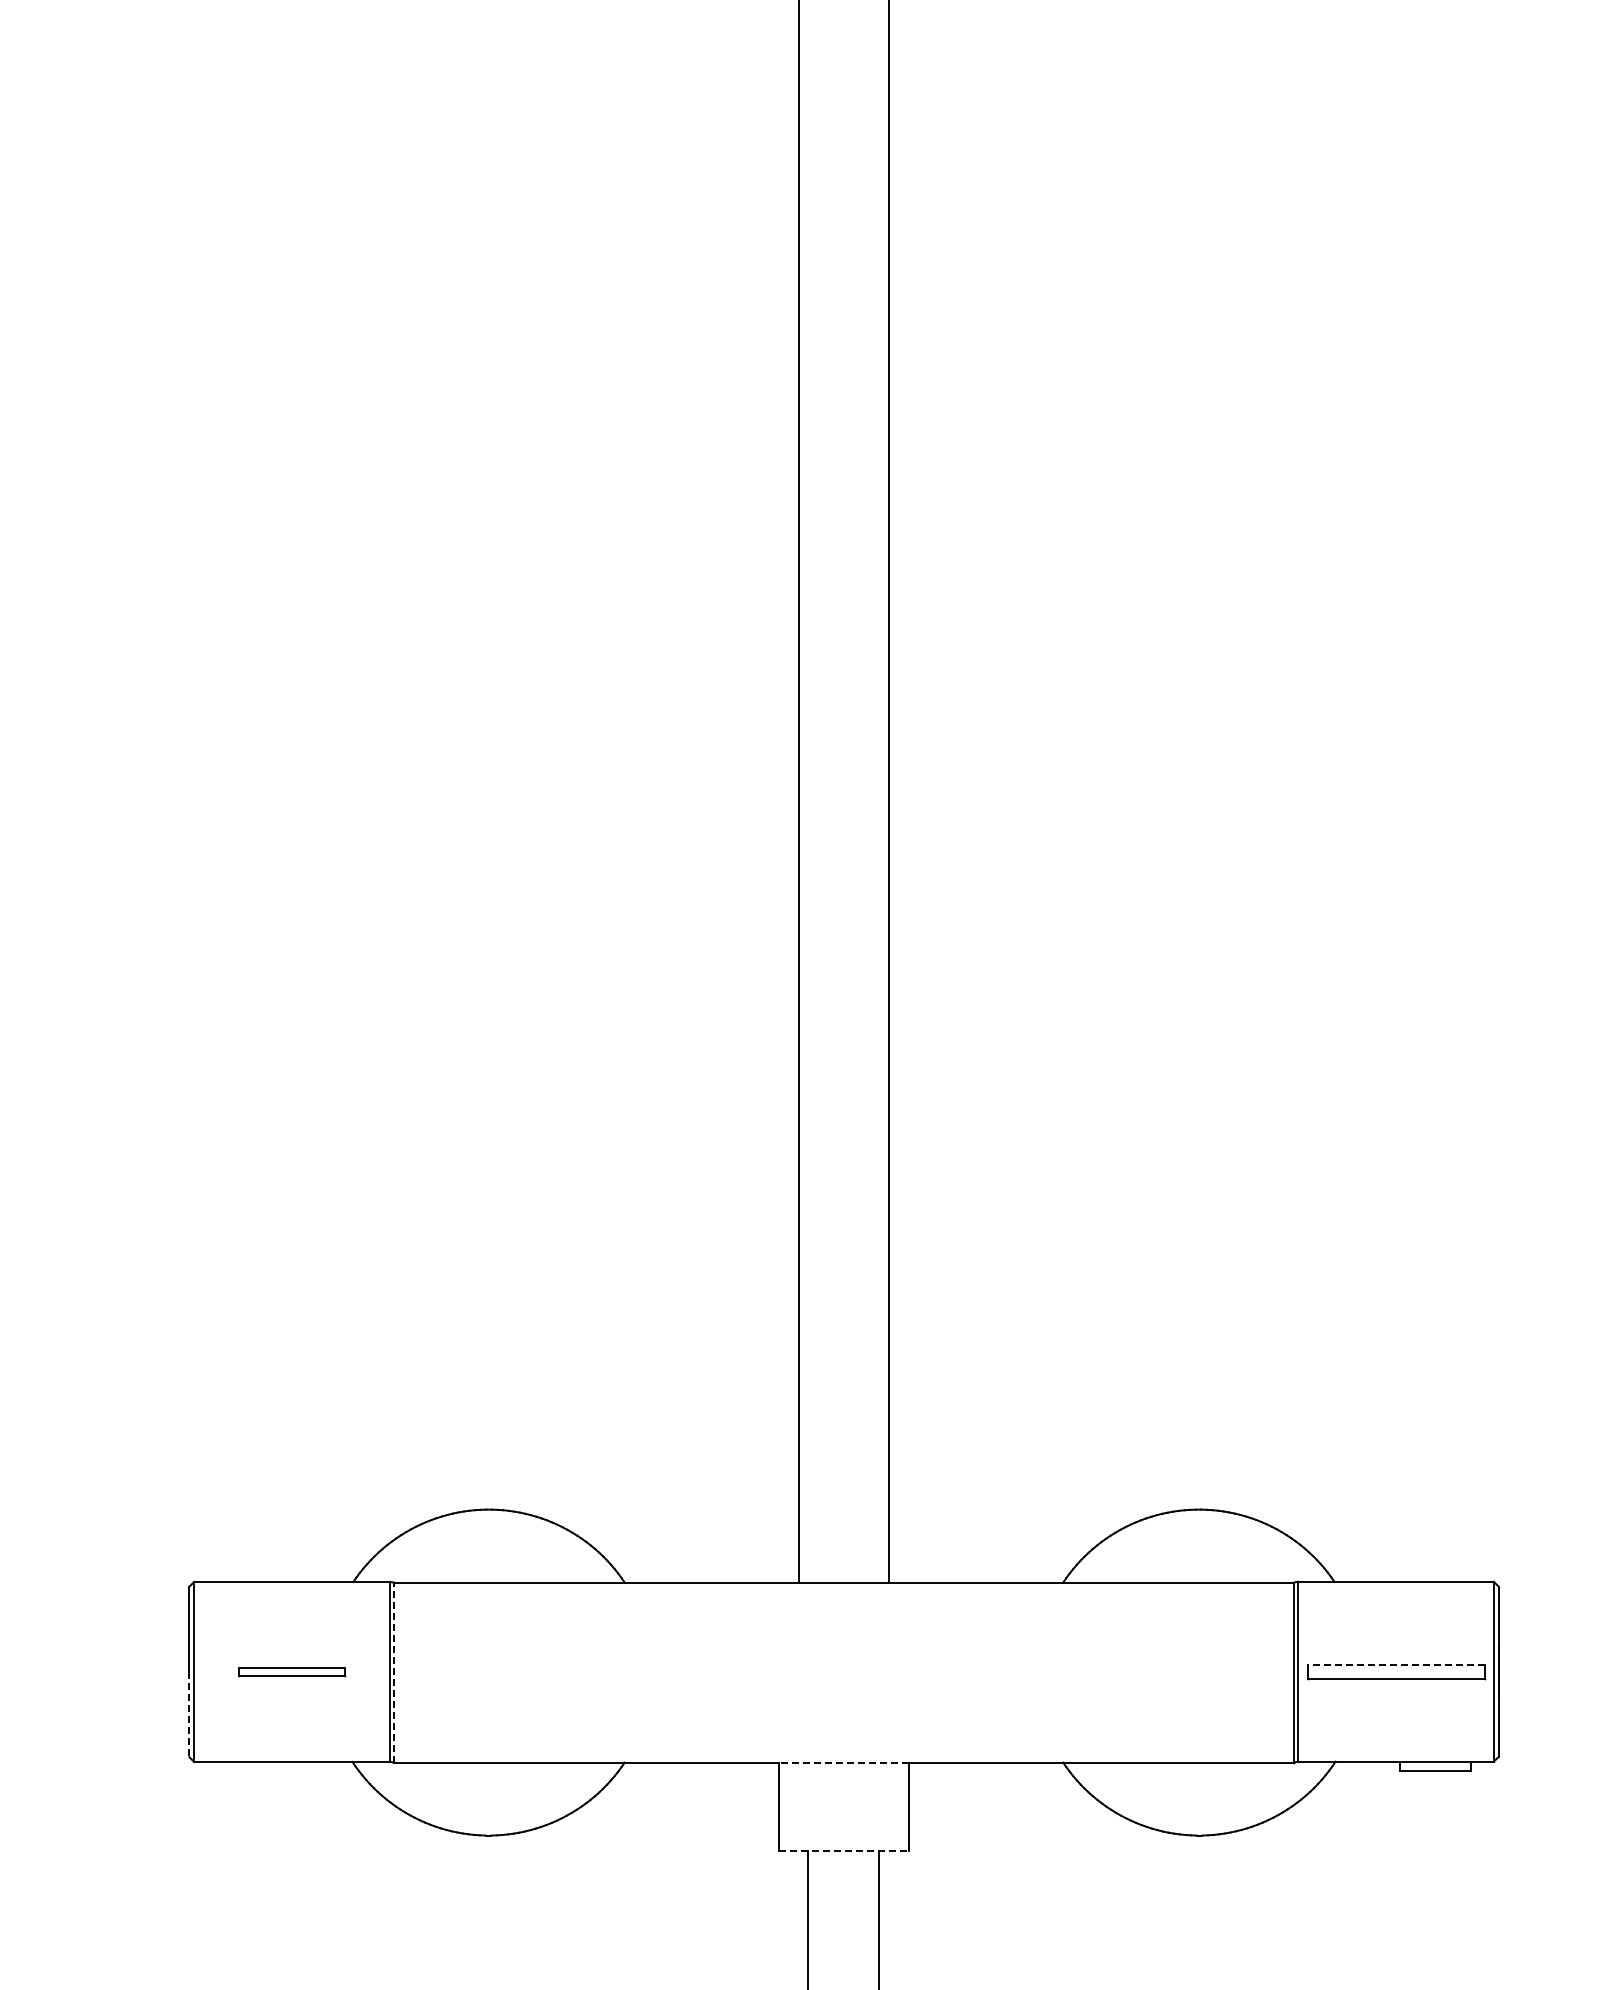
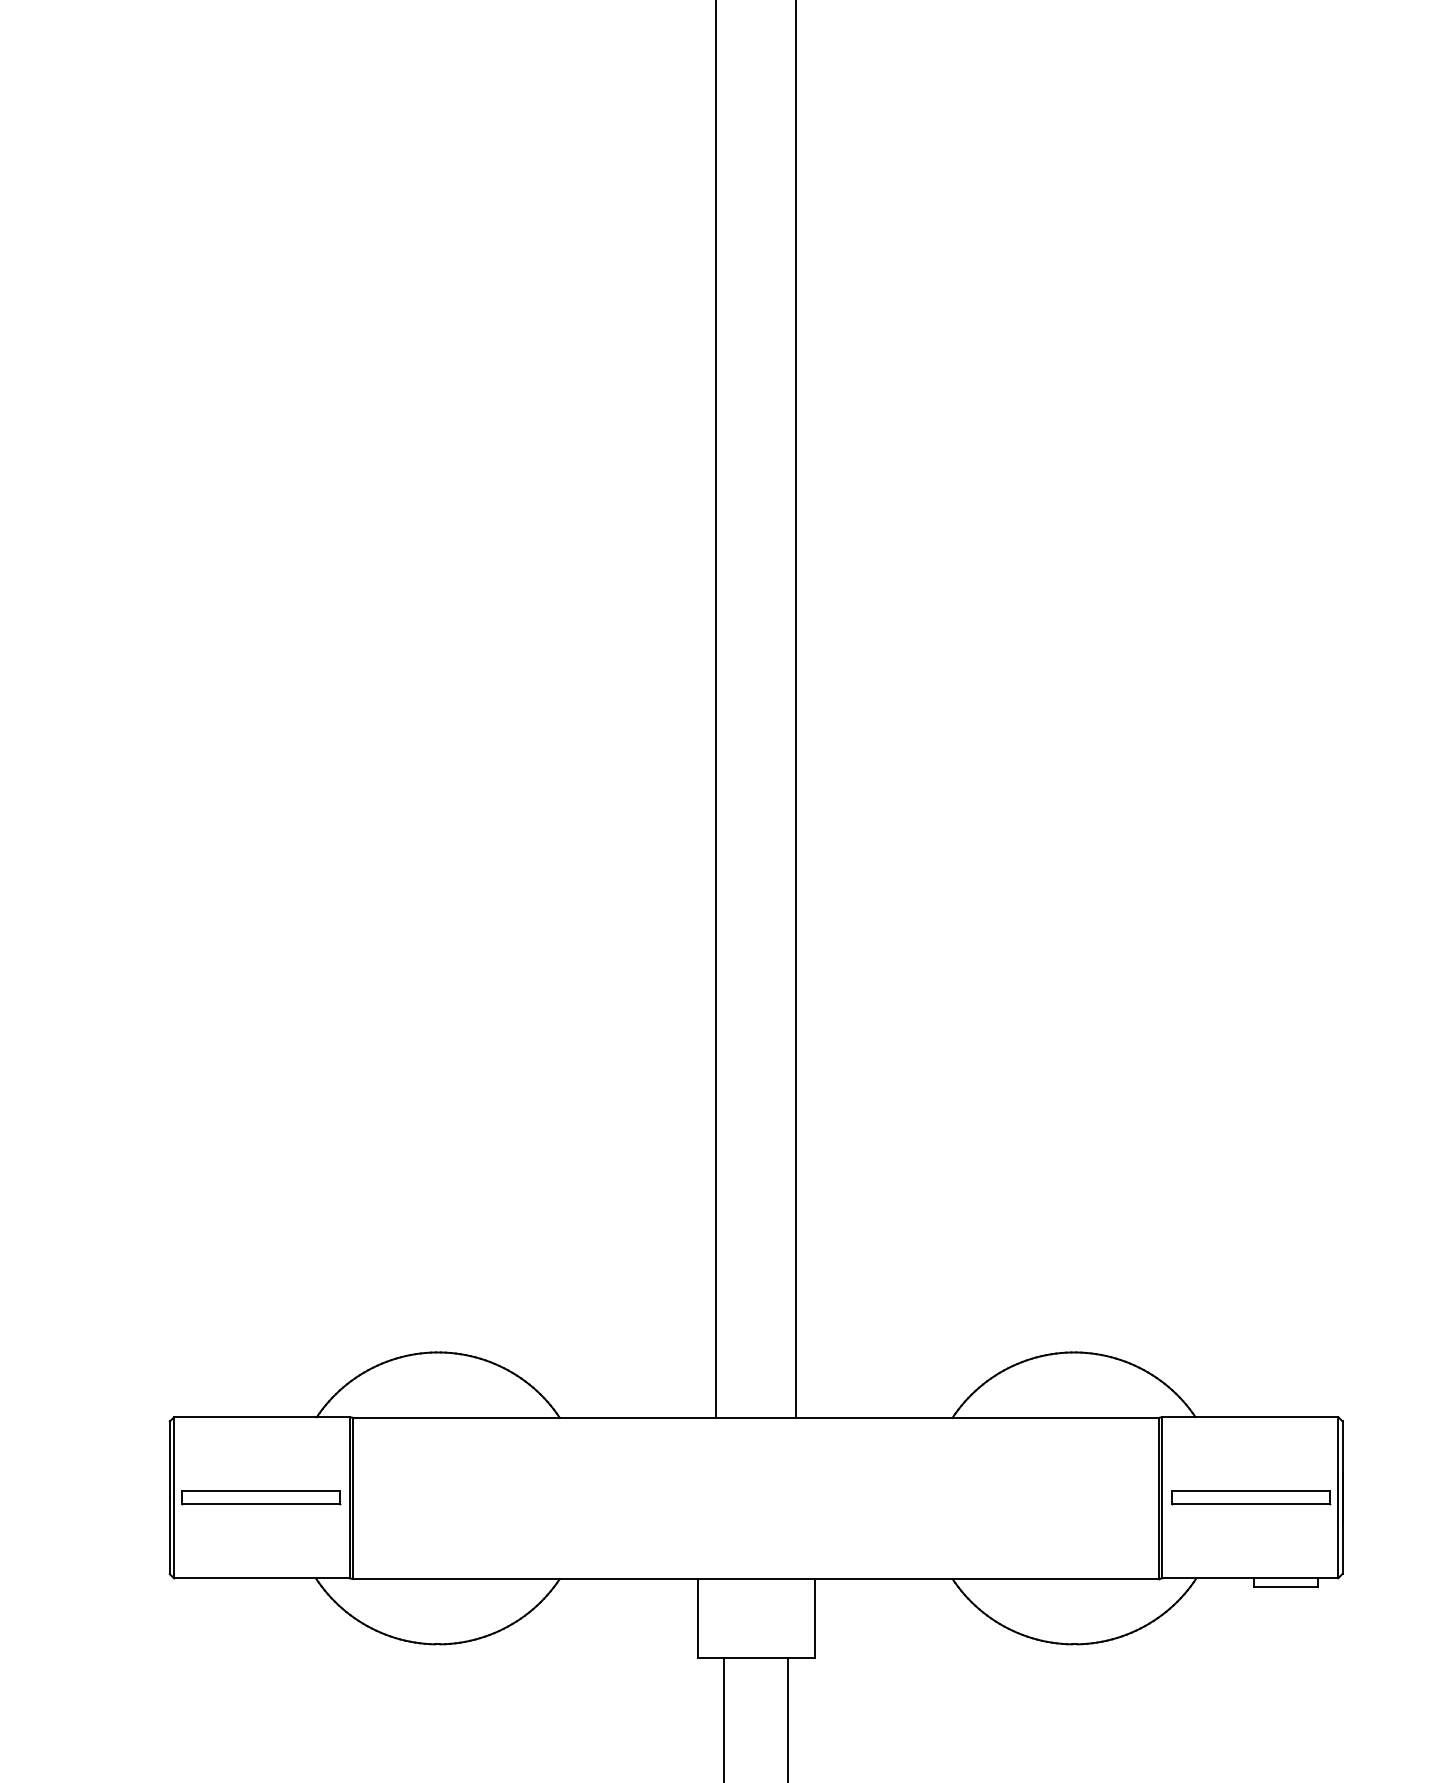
line: (1396, 1664) -> (1251, 1491), dashed -> solid
part: (291, 1672) -> (261, 1498), size x1.67
line: (394, 1672) -> (353, 1498), dashed -> solid
line: (189, 1714) -> (169, 1535), dashed -> solid
line: (843, 1762) -> (755, 1578), dashed -> solid
line: (844, 1851) -> (756, 1658), dashed -> solid

